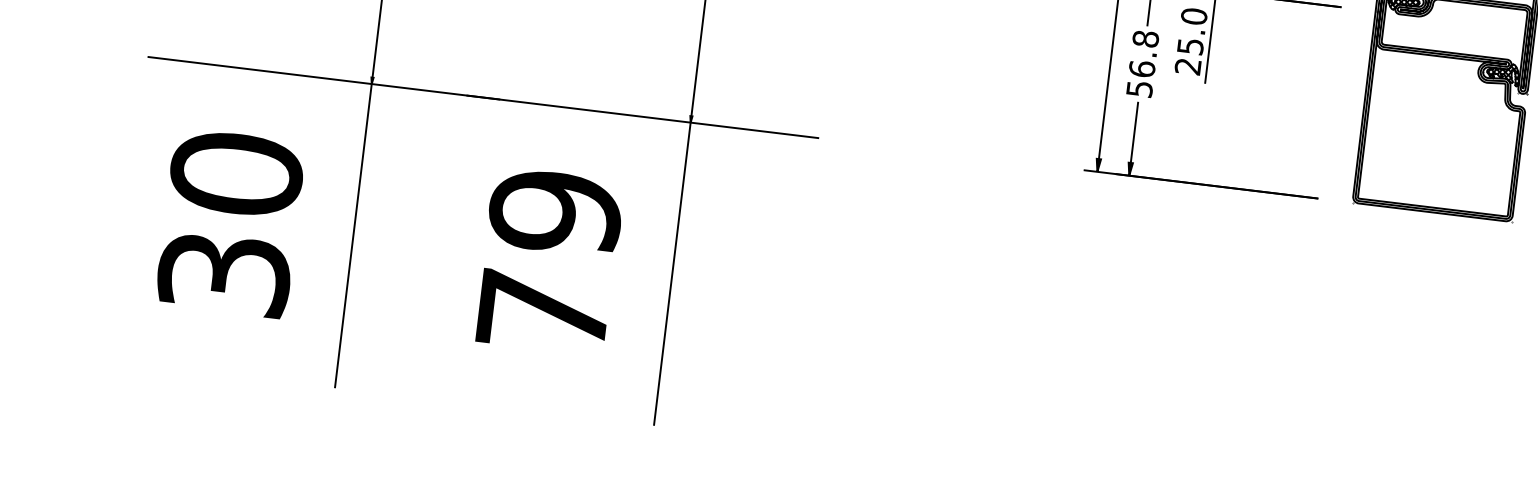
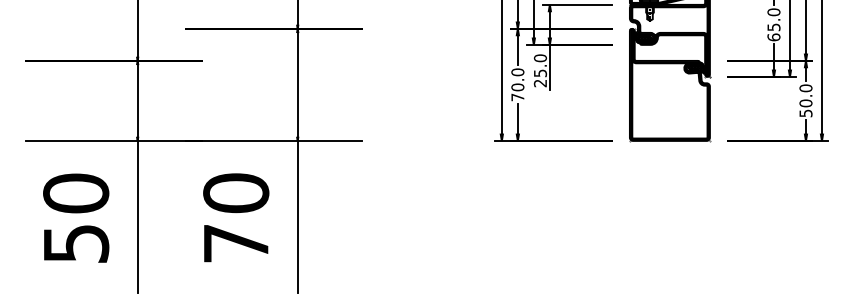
text: (1142, 63) -> (517, 84), 56.8 -> 70.0
text: (556, 212) -> (236, 193), 79 -> 70
text: (223, 273) -> (75, 243), 30 -> 50

